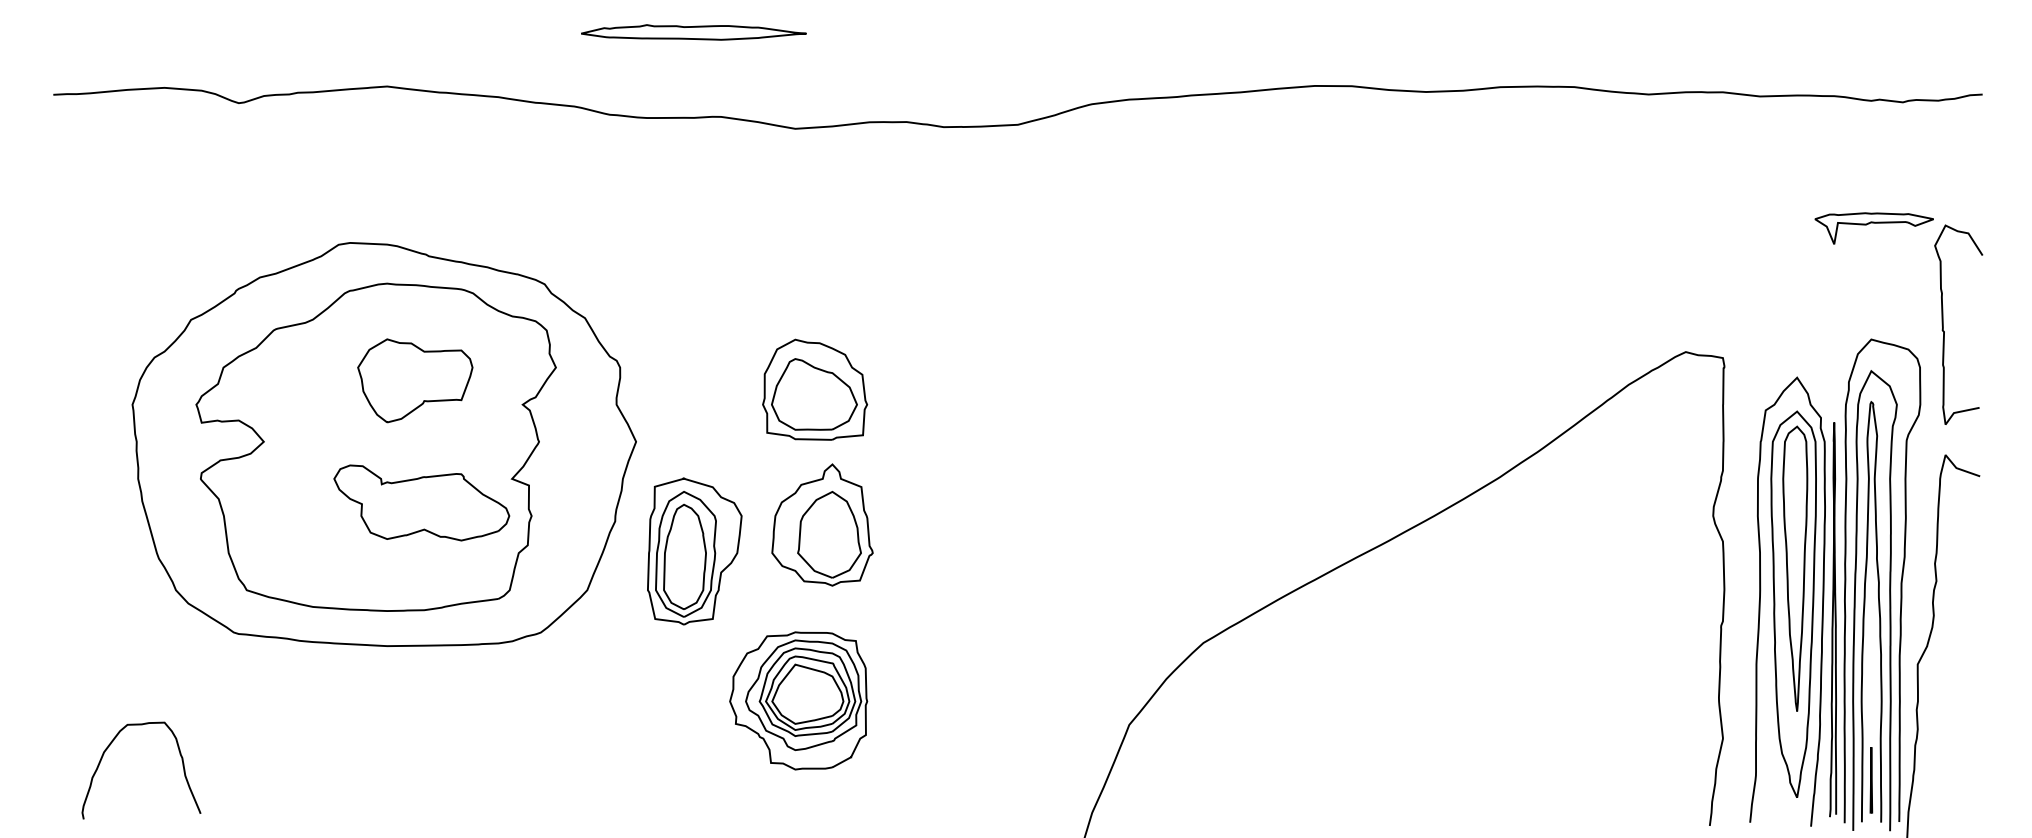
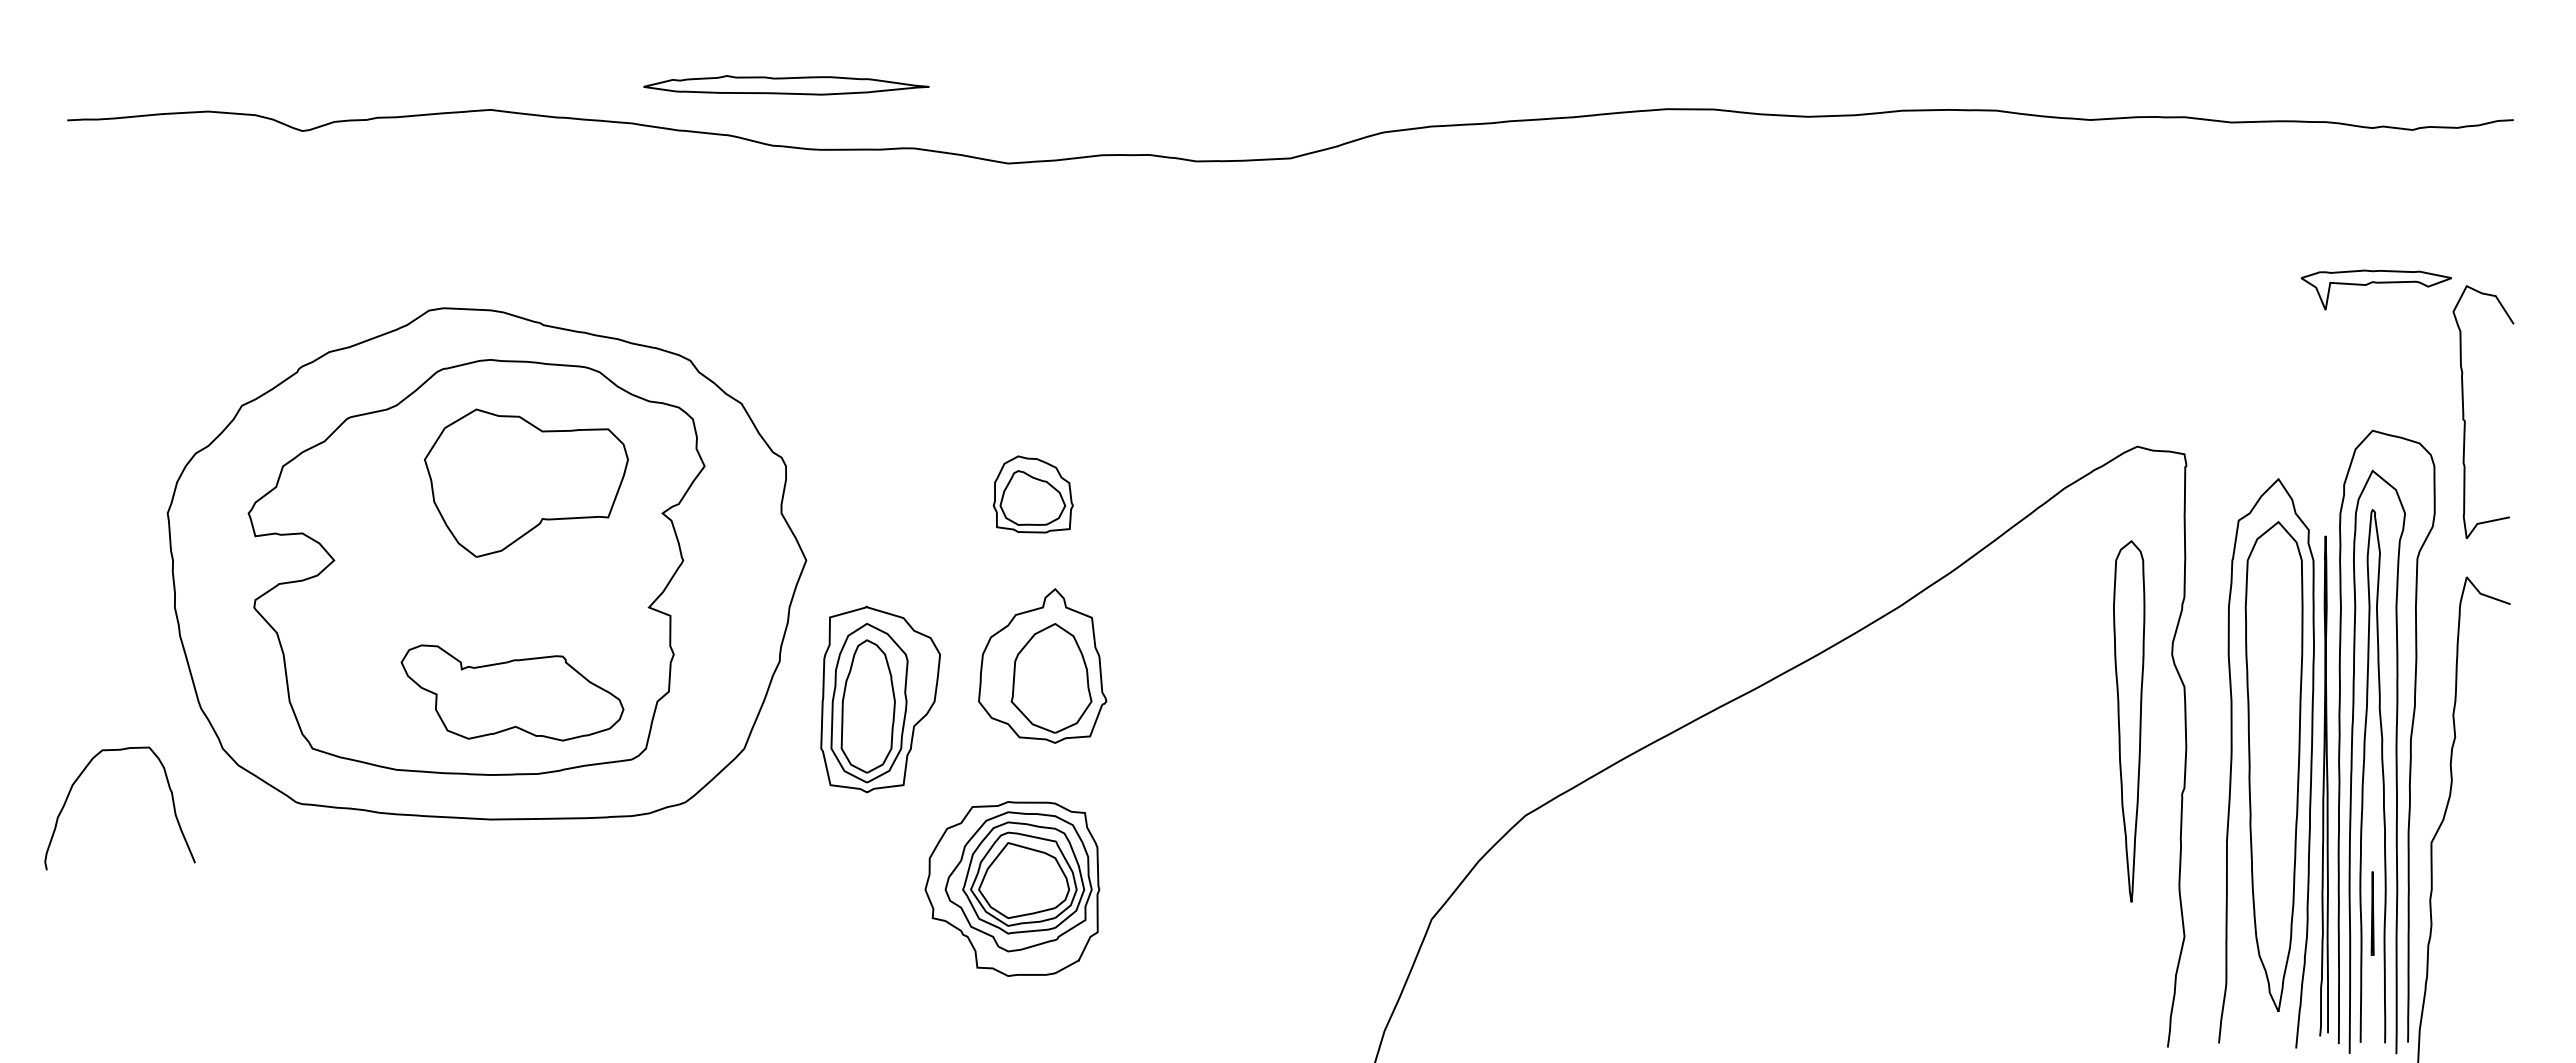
part: (693, 32) -> (786, 85), moved
part: (414, 380) -> (525, 482), size x1.4
part: (815, 389) -> (1033, 494), size x0.6
part: (421, 502) -> (512, 692), moved
part: (1795, 568) -> (2129, 721), moved
curve: (108, 747) -> (78, 779), moved
line: (1871, 780) -> (2372, 913), moved

